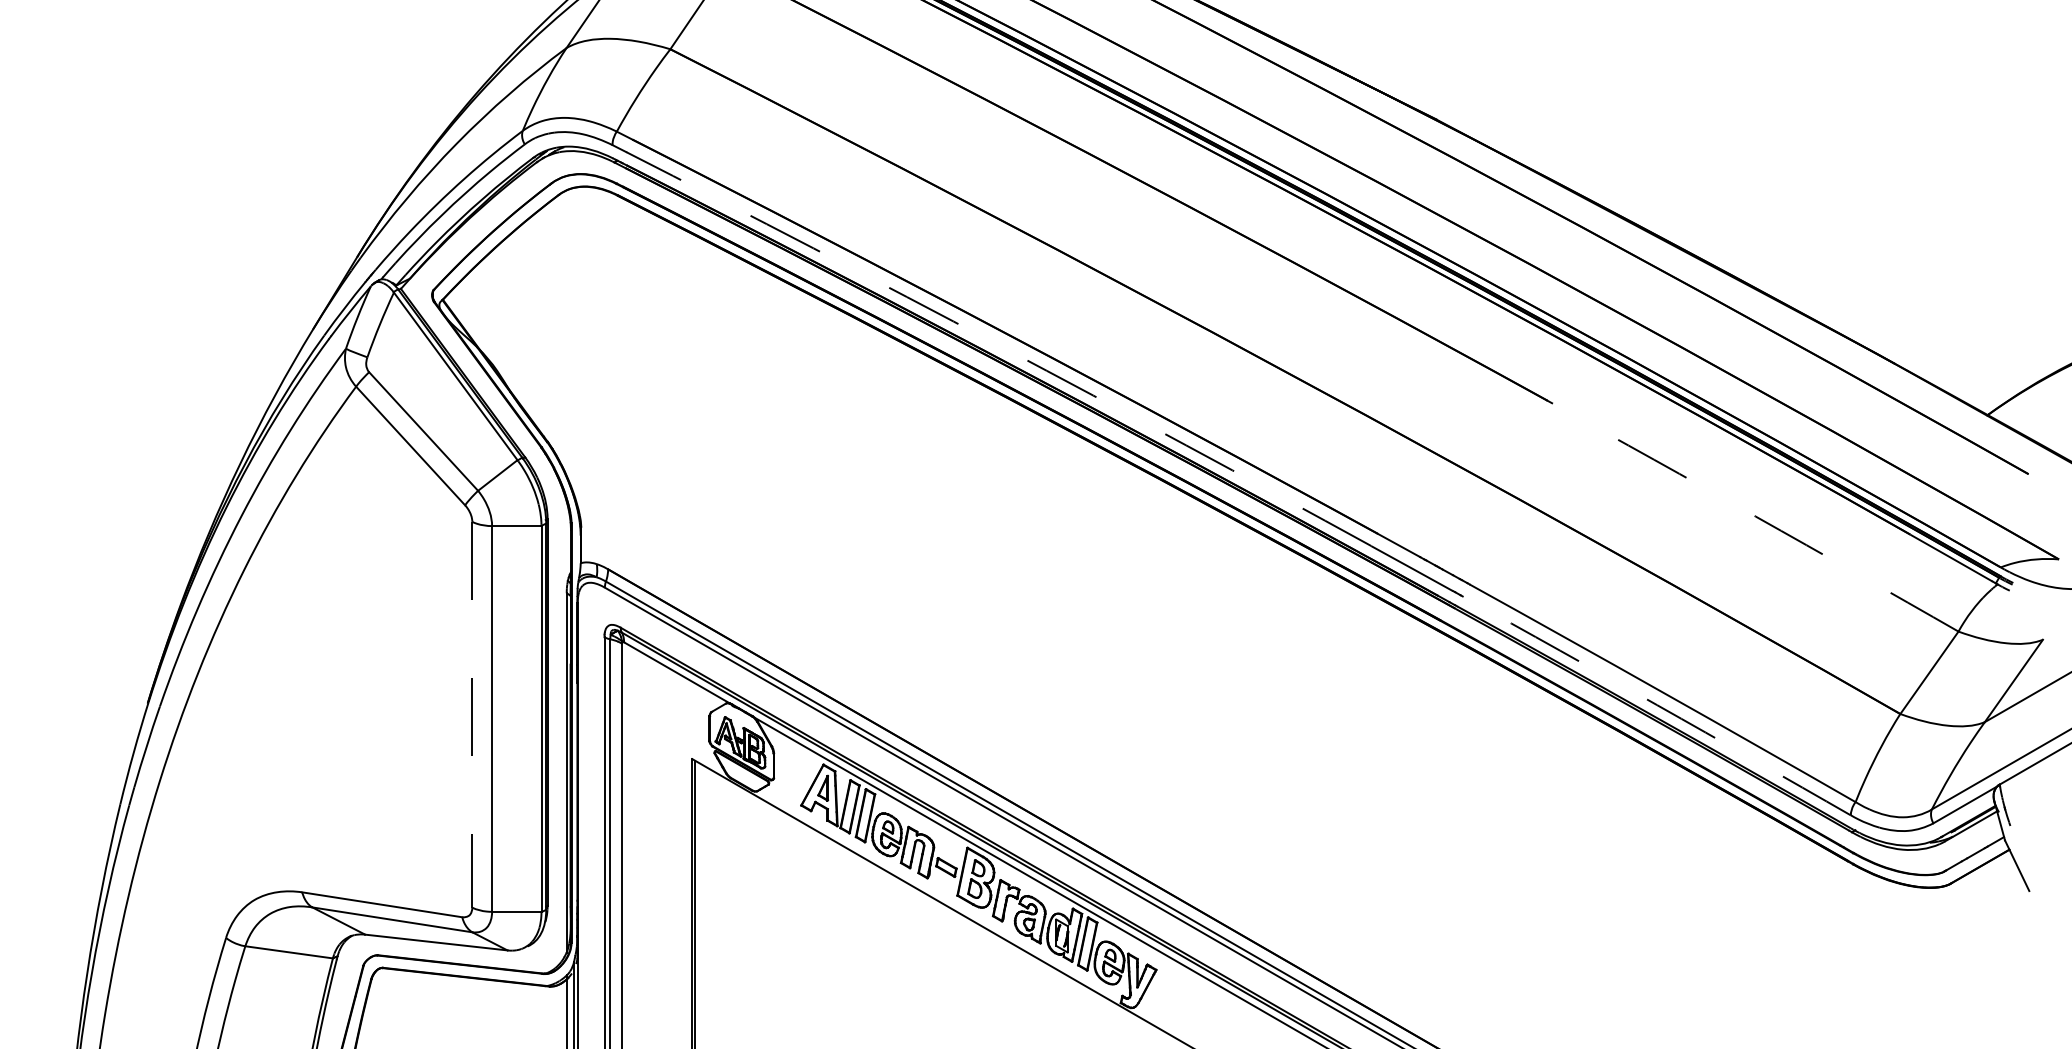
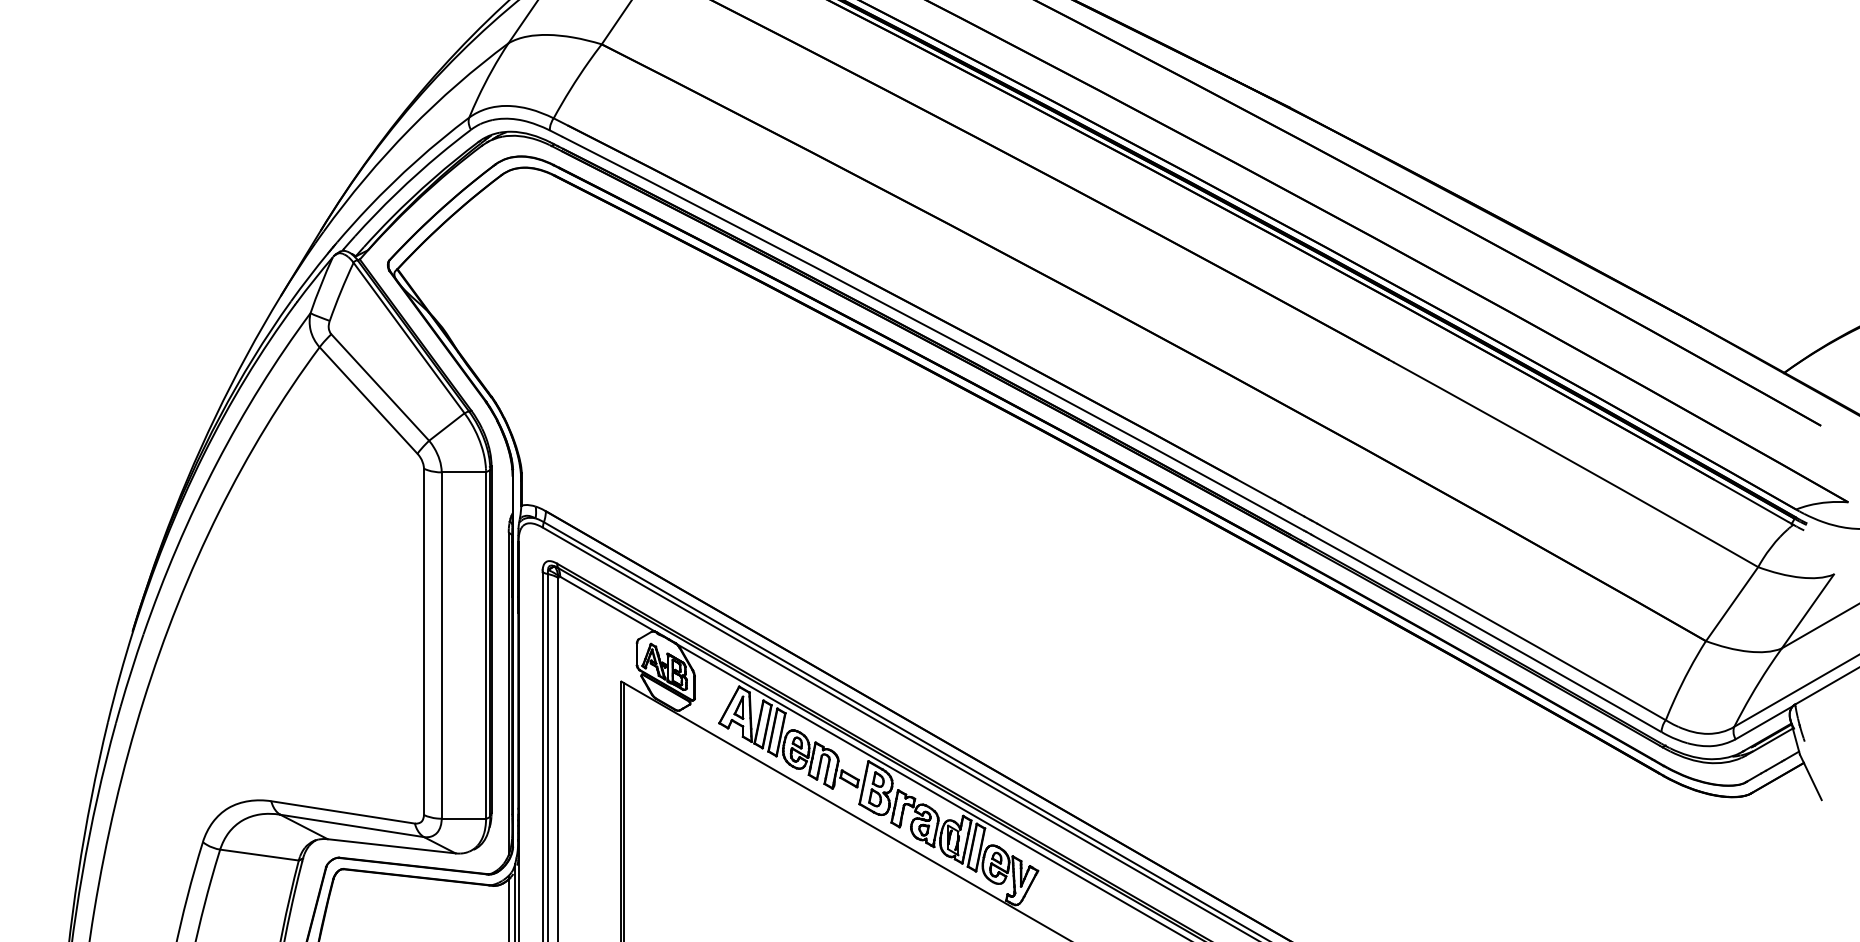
arc: (999, 345) -> (897, 310), dashed -> solid
arc: (1756, 516) -> (1576, 463), dashed -> solid
arc: (1656, 705) -> (1487, 633), dashed -> solid
line: (471, 715) -> (423, 642), dashed -> solid

